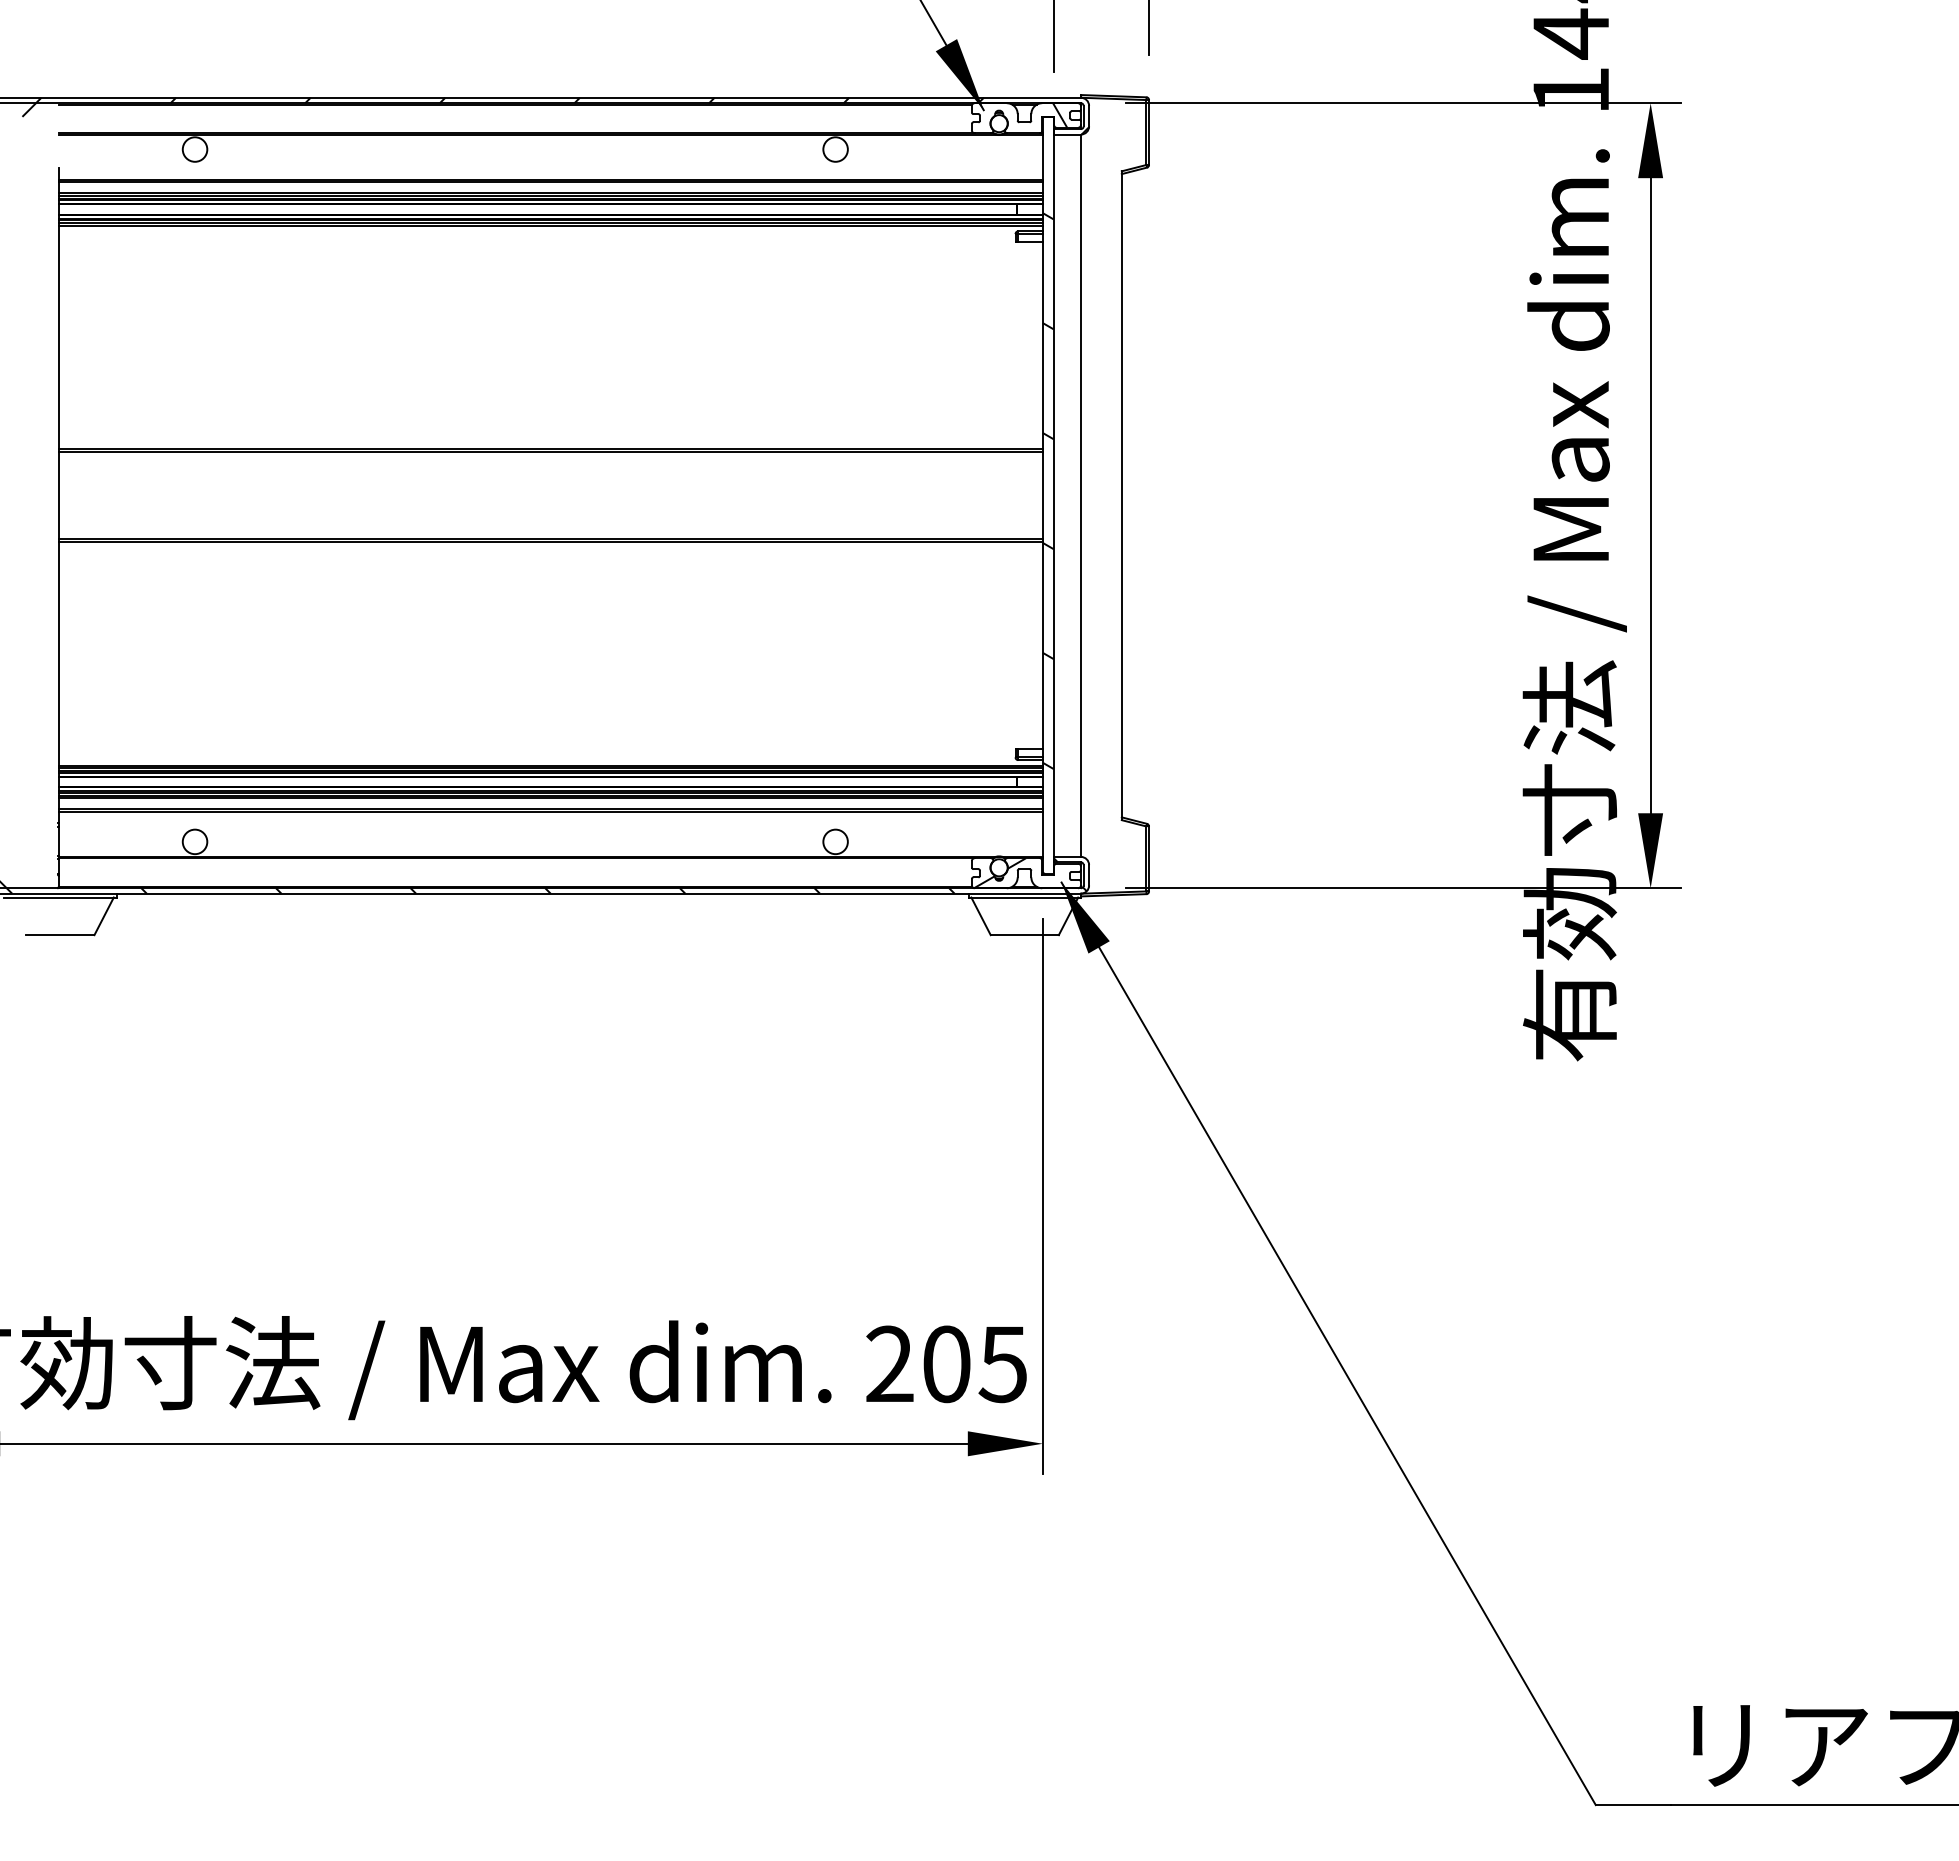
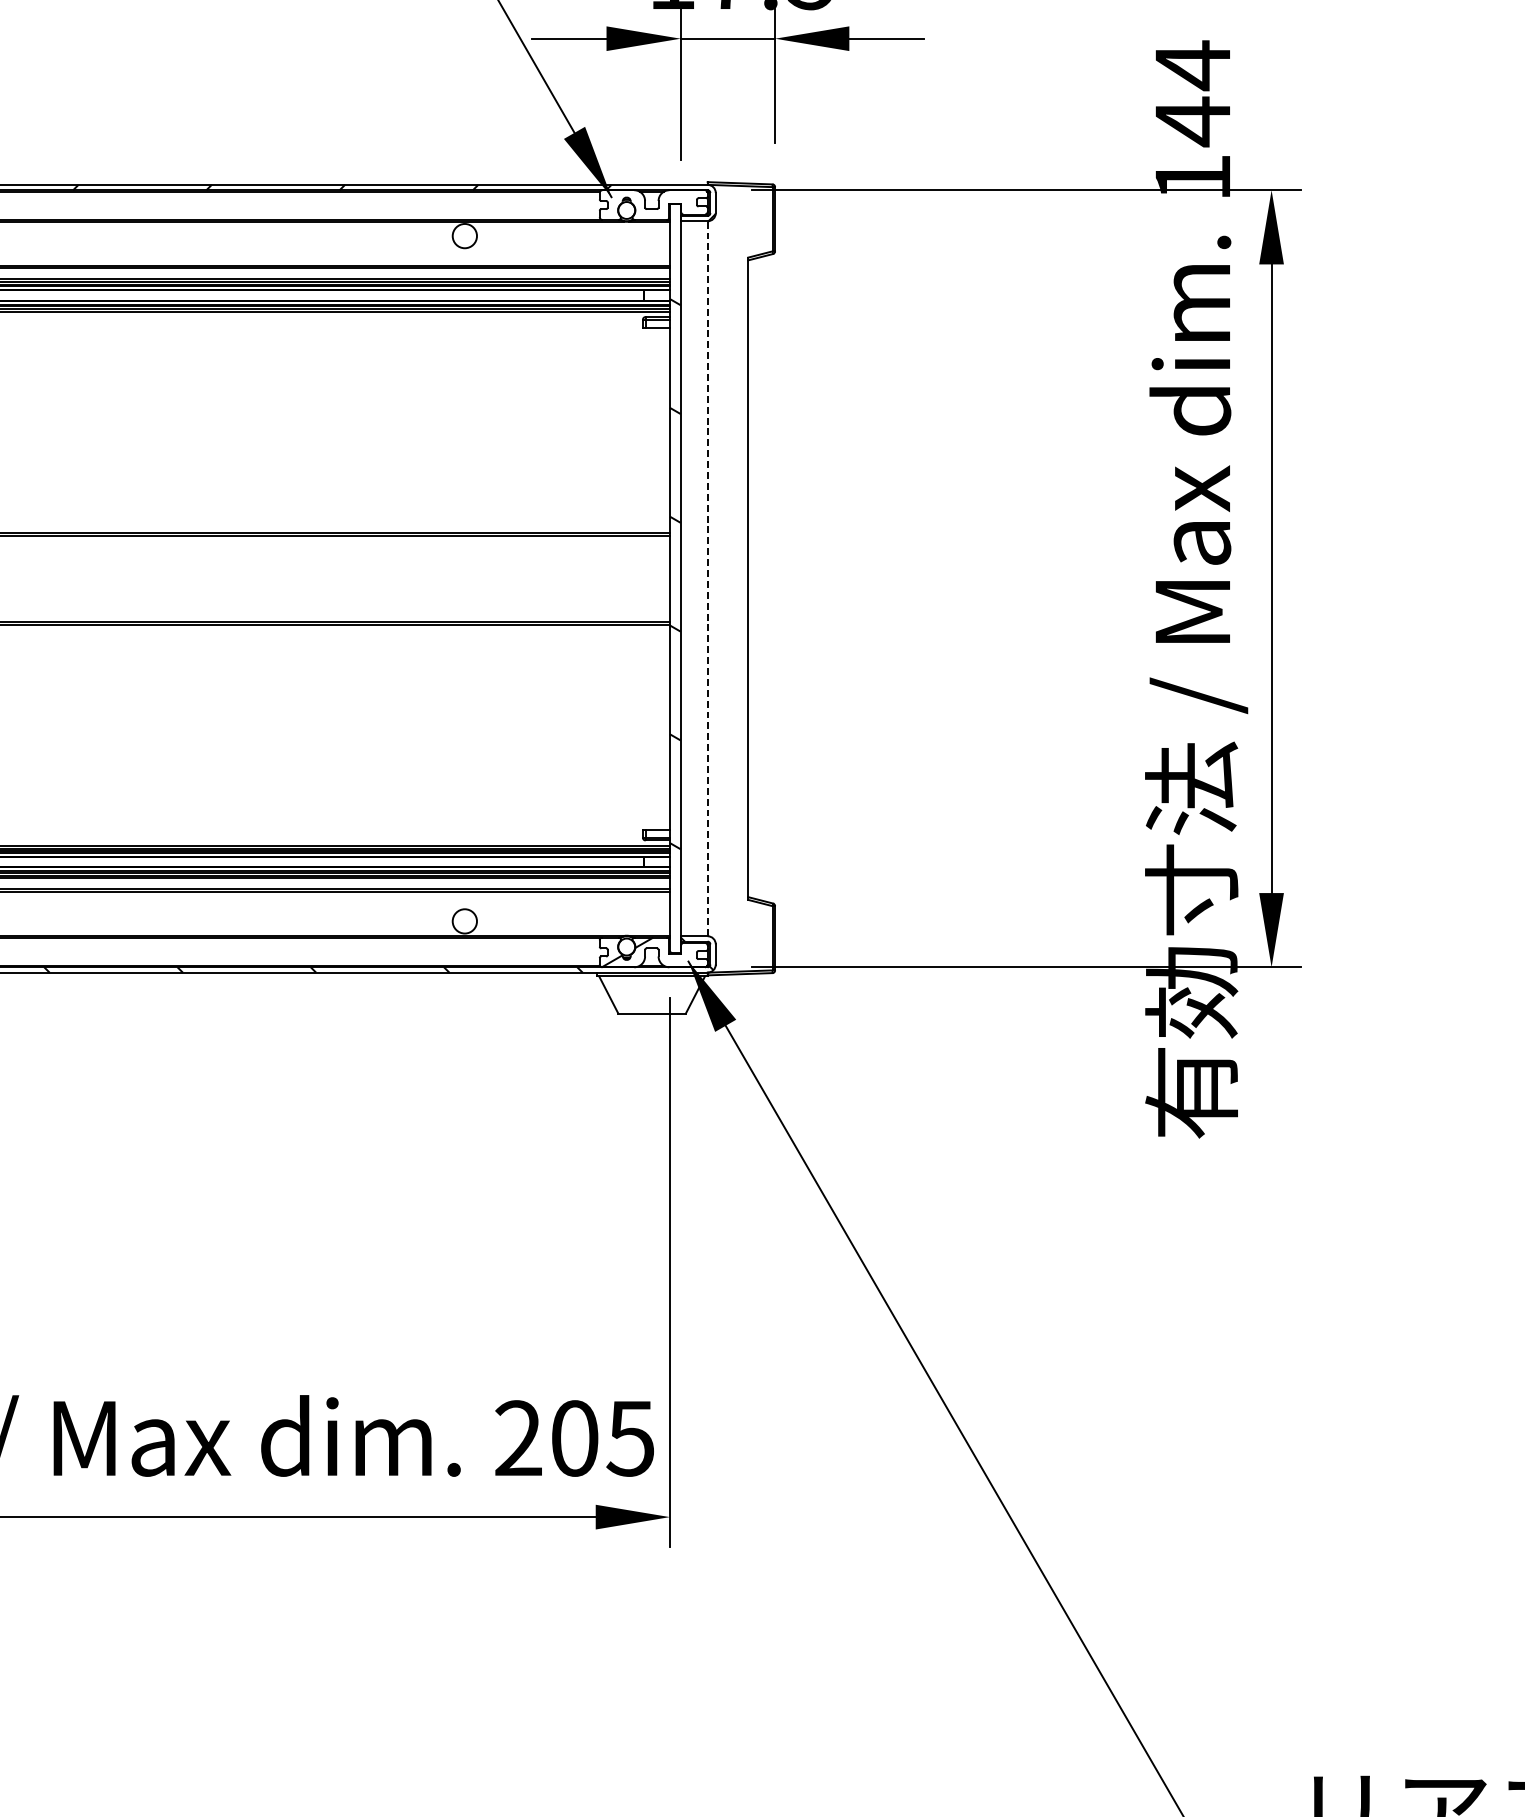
hatch: (1060, 115) -> (687, 202), removed
line: (1080, 495) -> (707, 578), solid -> dashed

